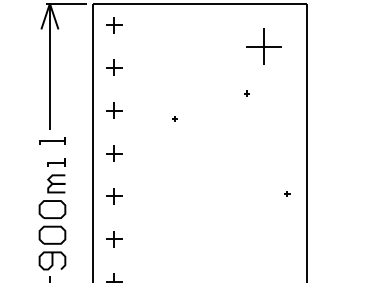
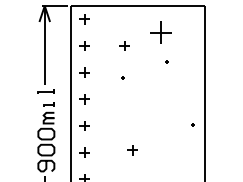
part: (263, 46) -> (160, 32), moved
part: (178, 67) -> (124, 45), added
part: (190, 235) -> (132, 150), added

